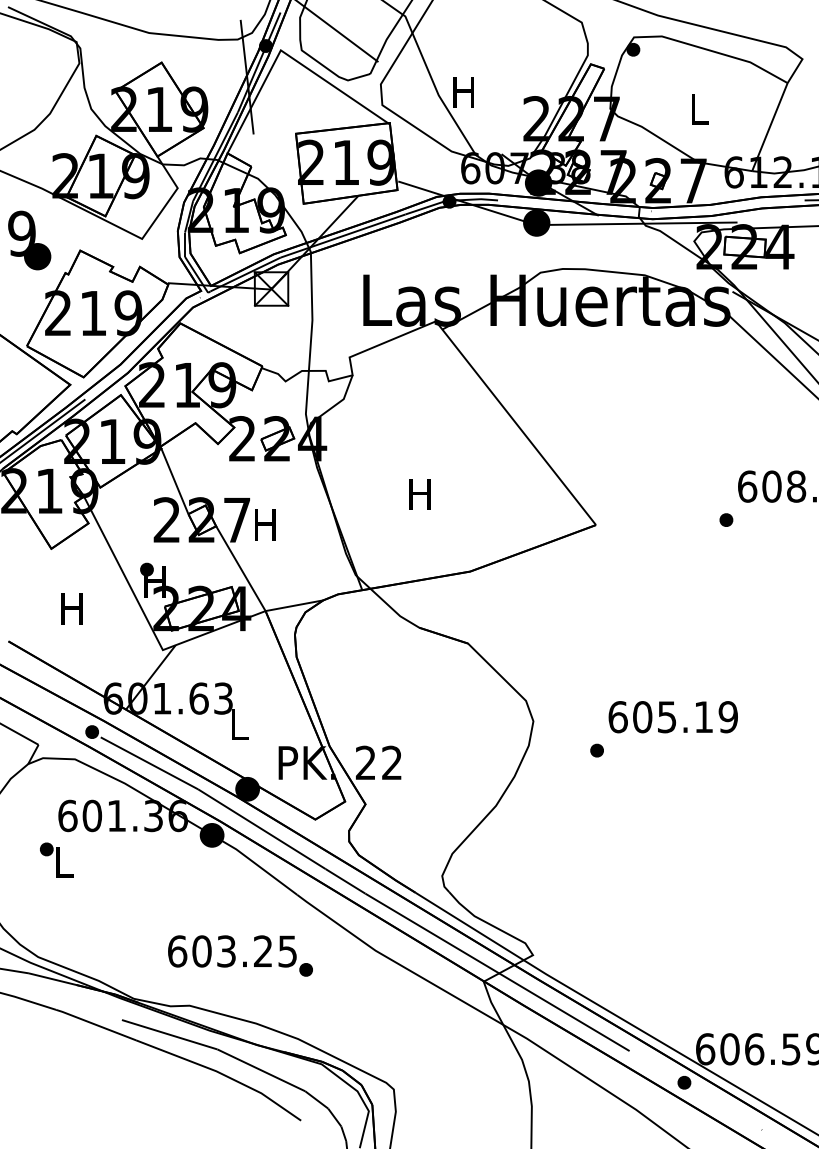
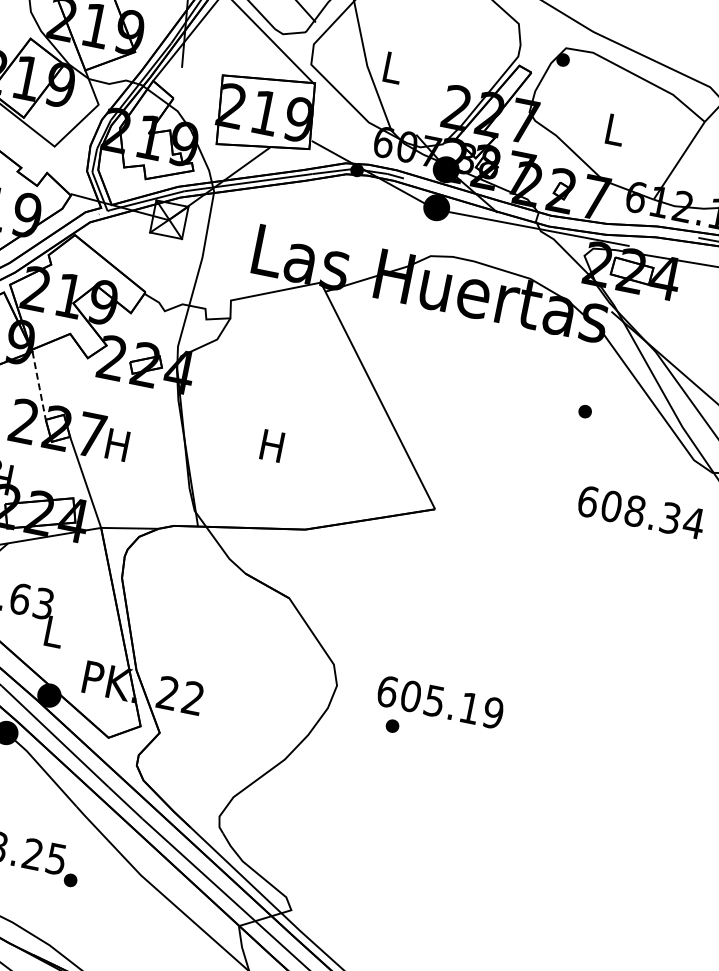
text: (463, 92) -> (391, 68), H -> L
line: (175, 481) -> (39, 386), solid -> dashed
part: (726, 519) -> (585, 411), moved
text: (672, 717) -> (439, 702), moved

